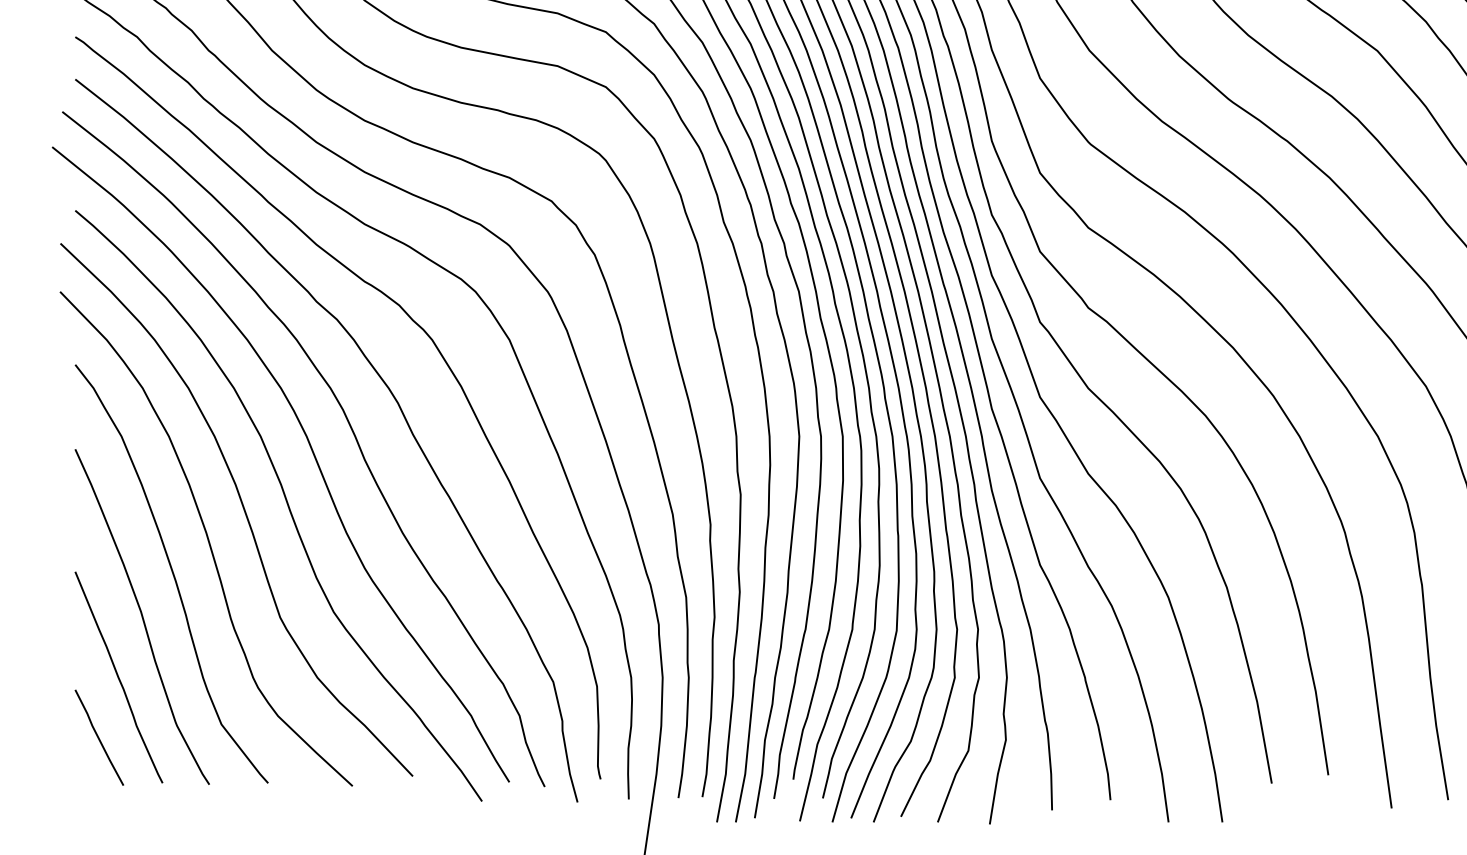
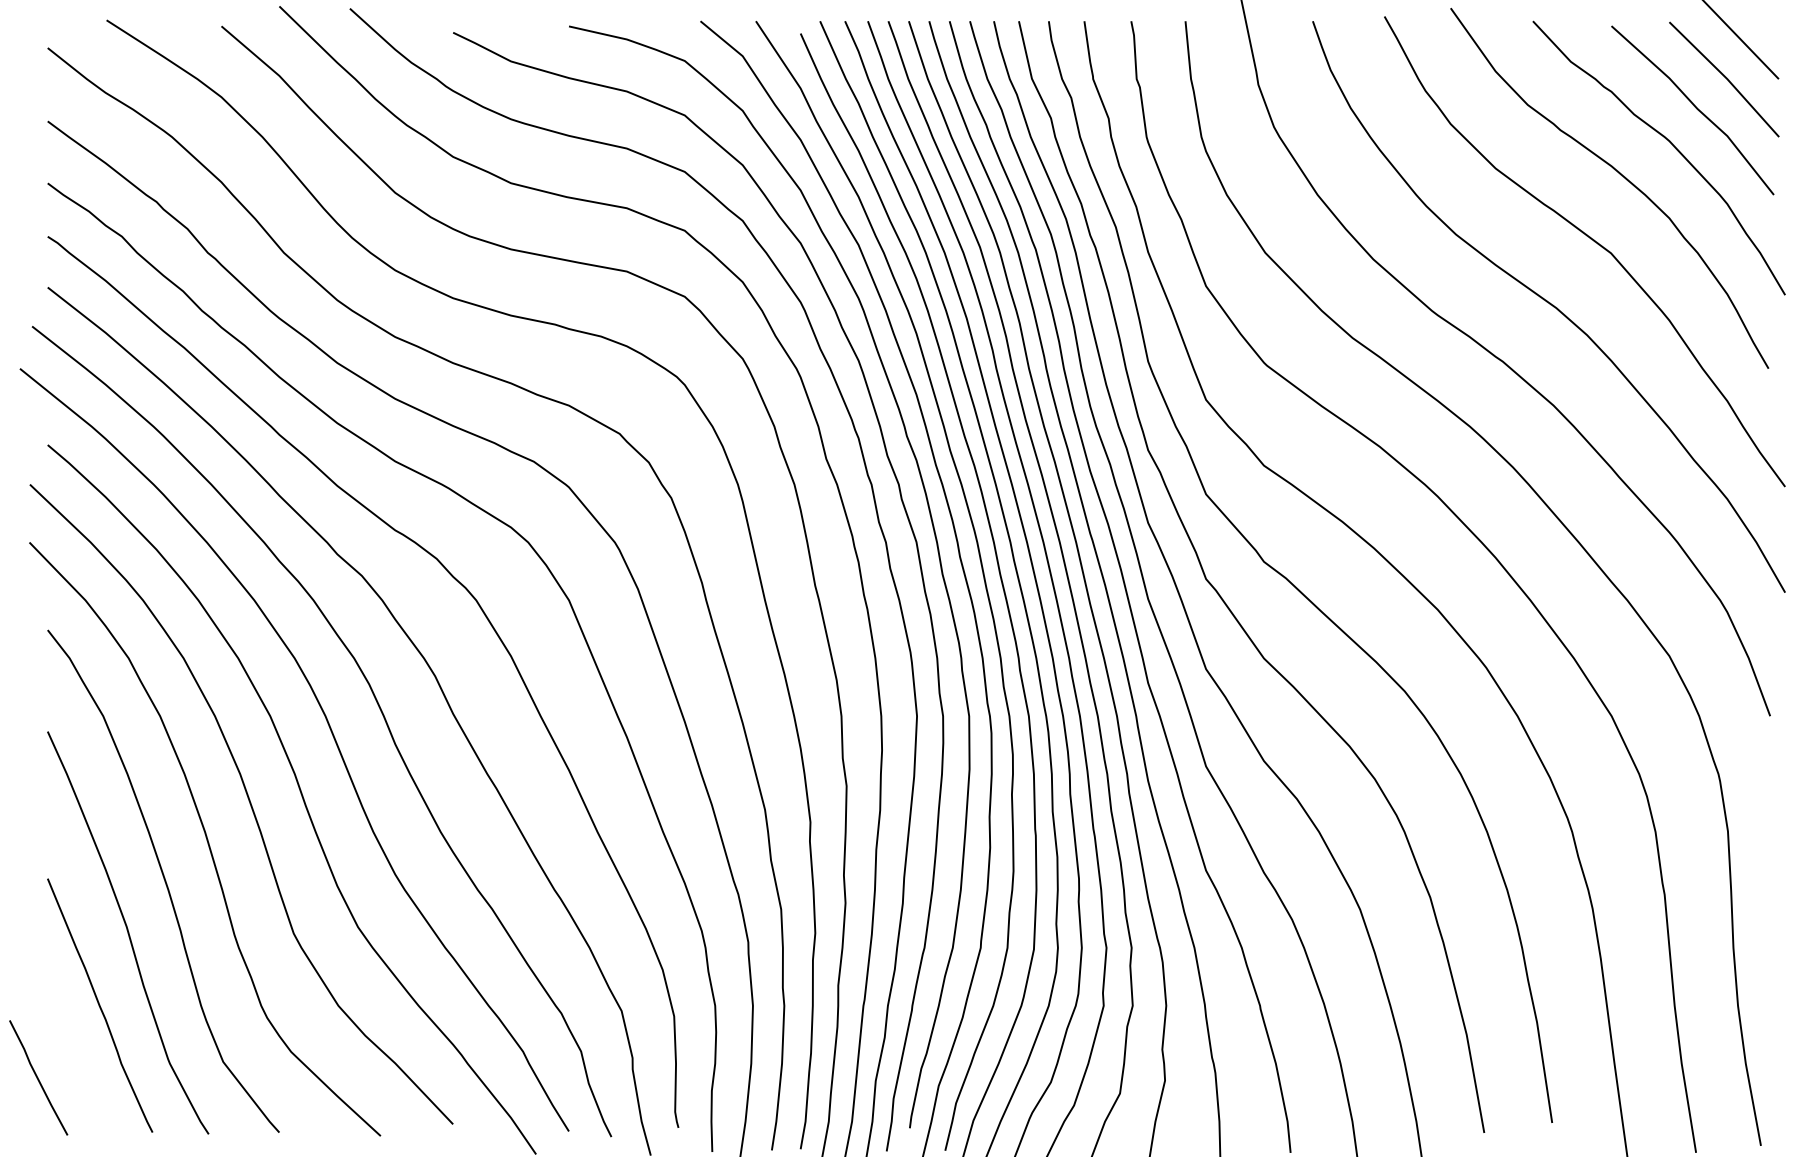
line: (99, 737) -> (38, 1077), moved

